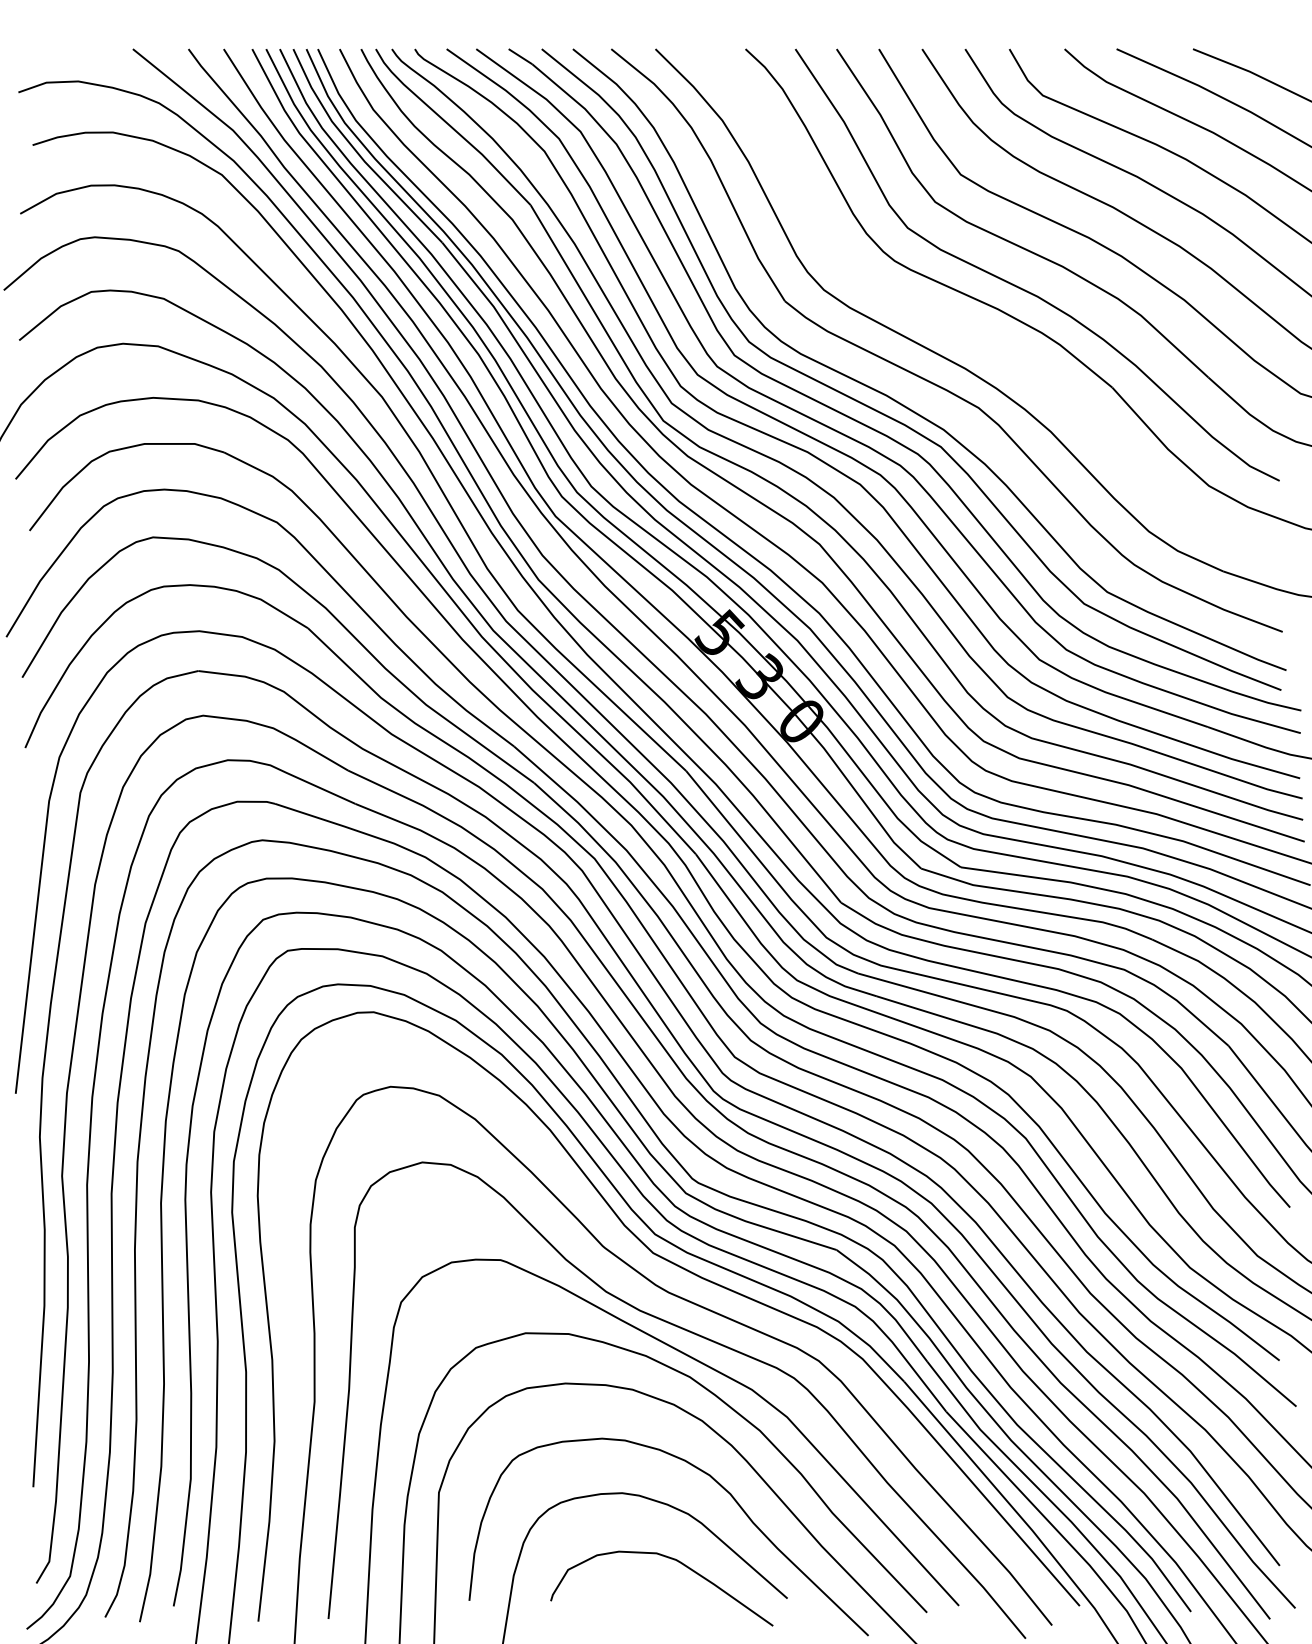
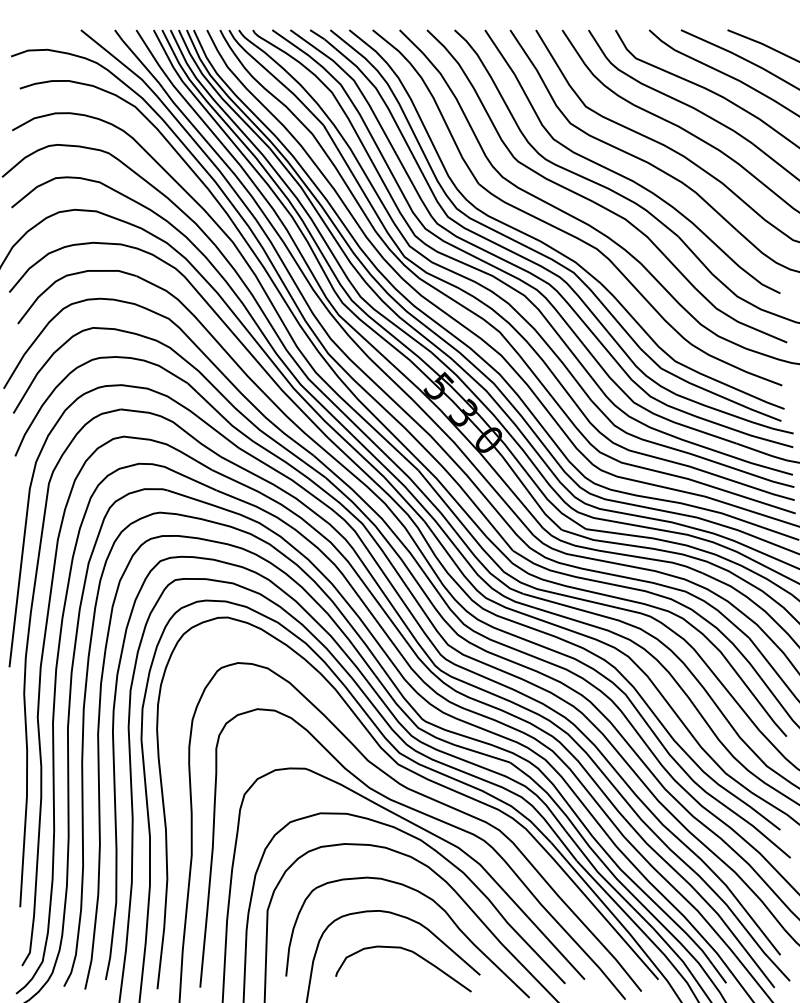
curve: (981, 333) -> (598, 203), added

